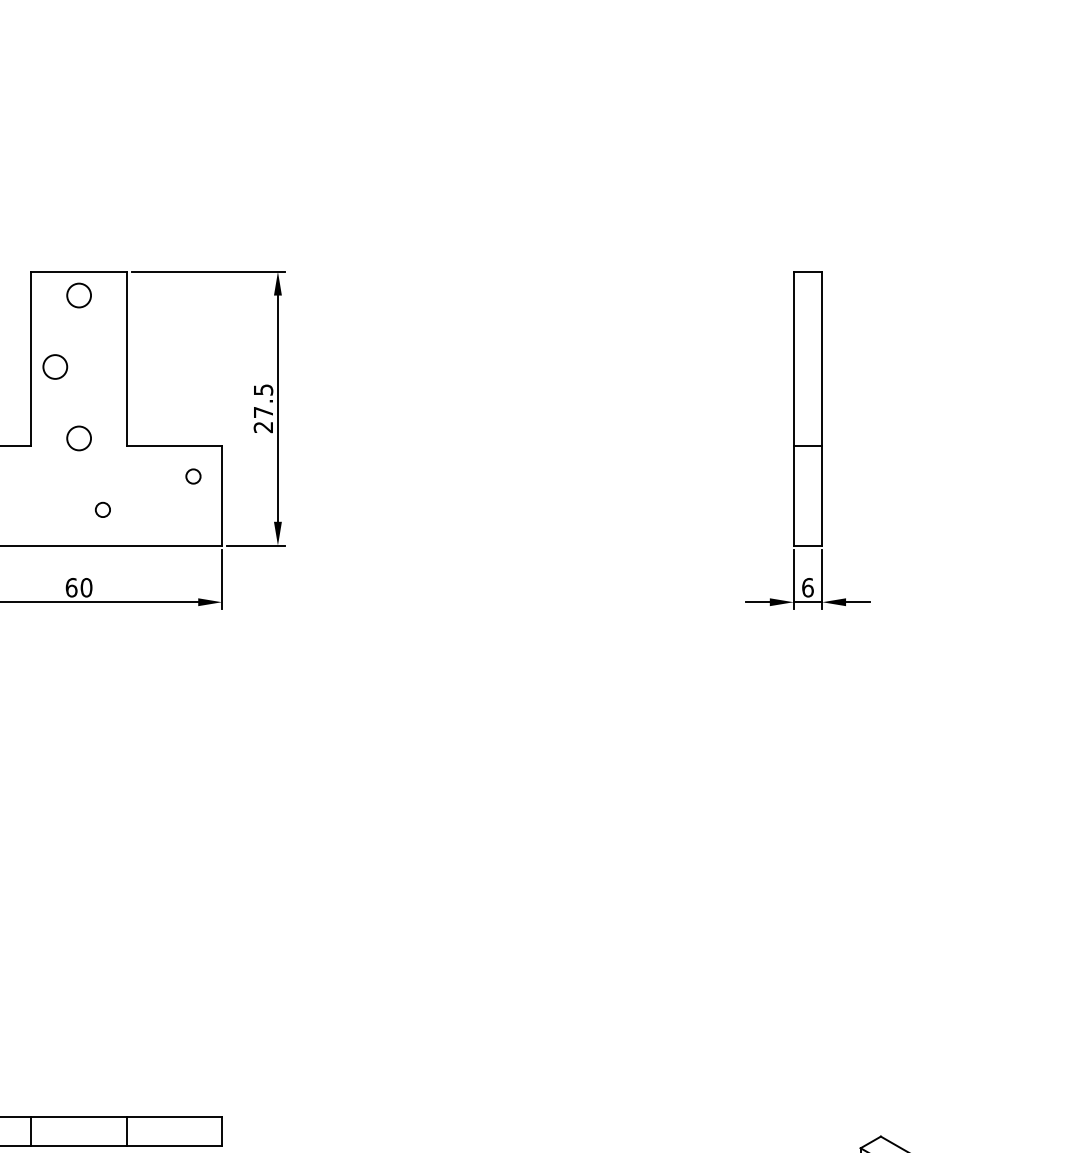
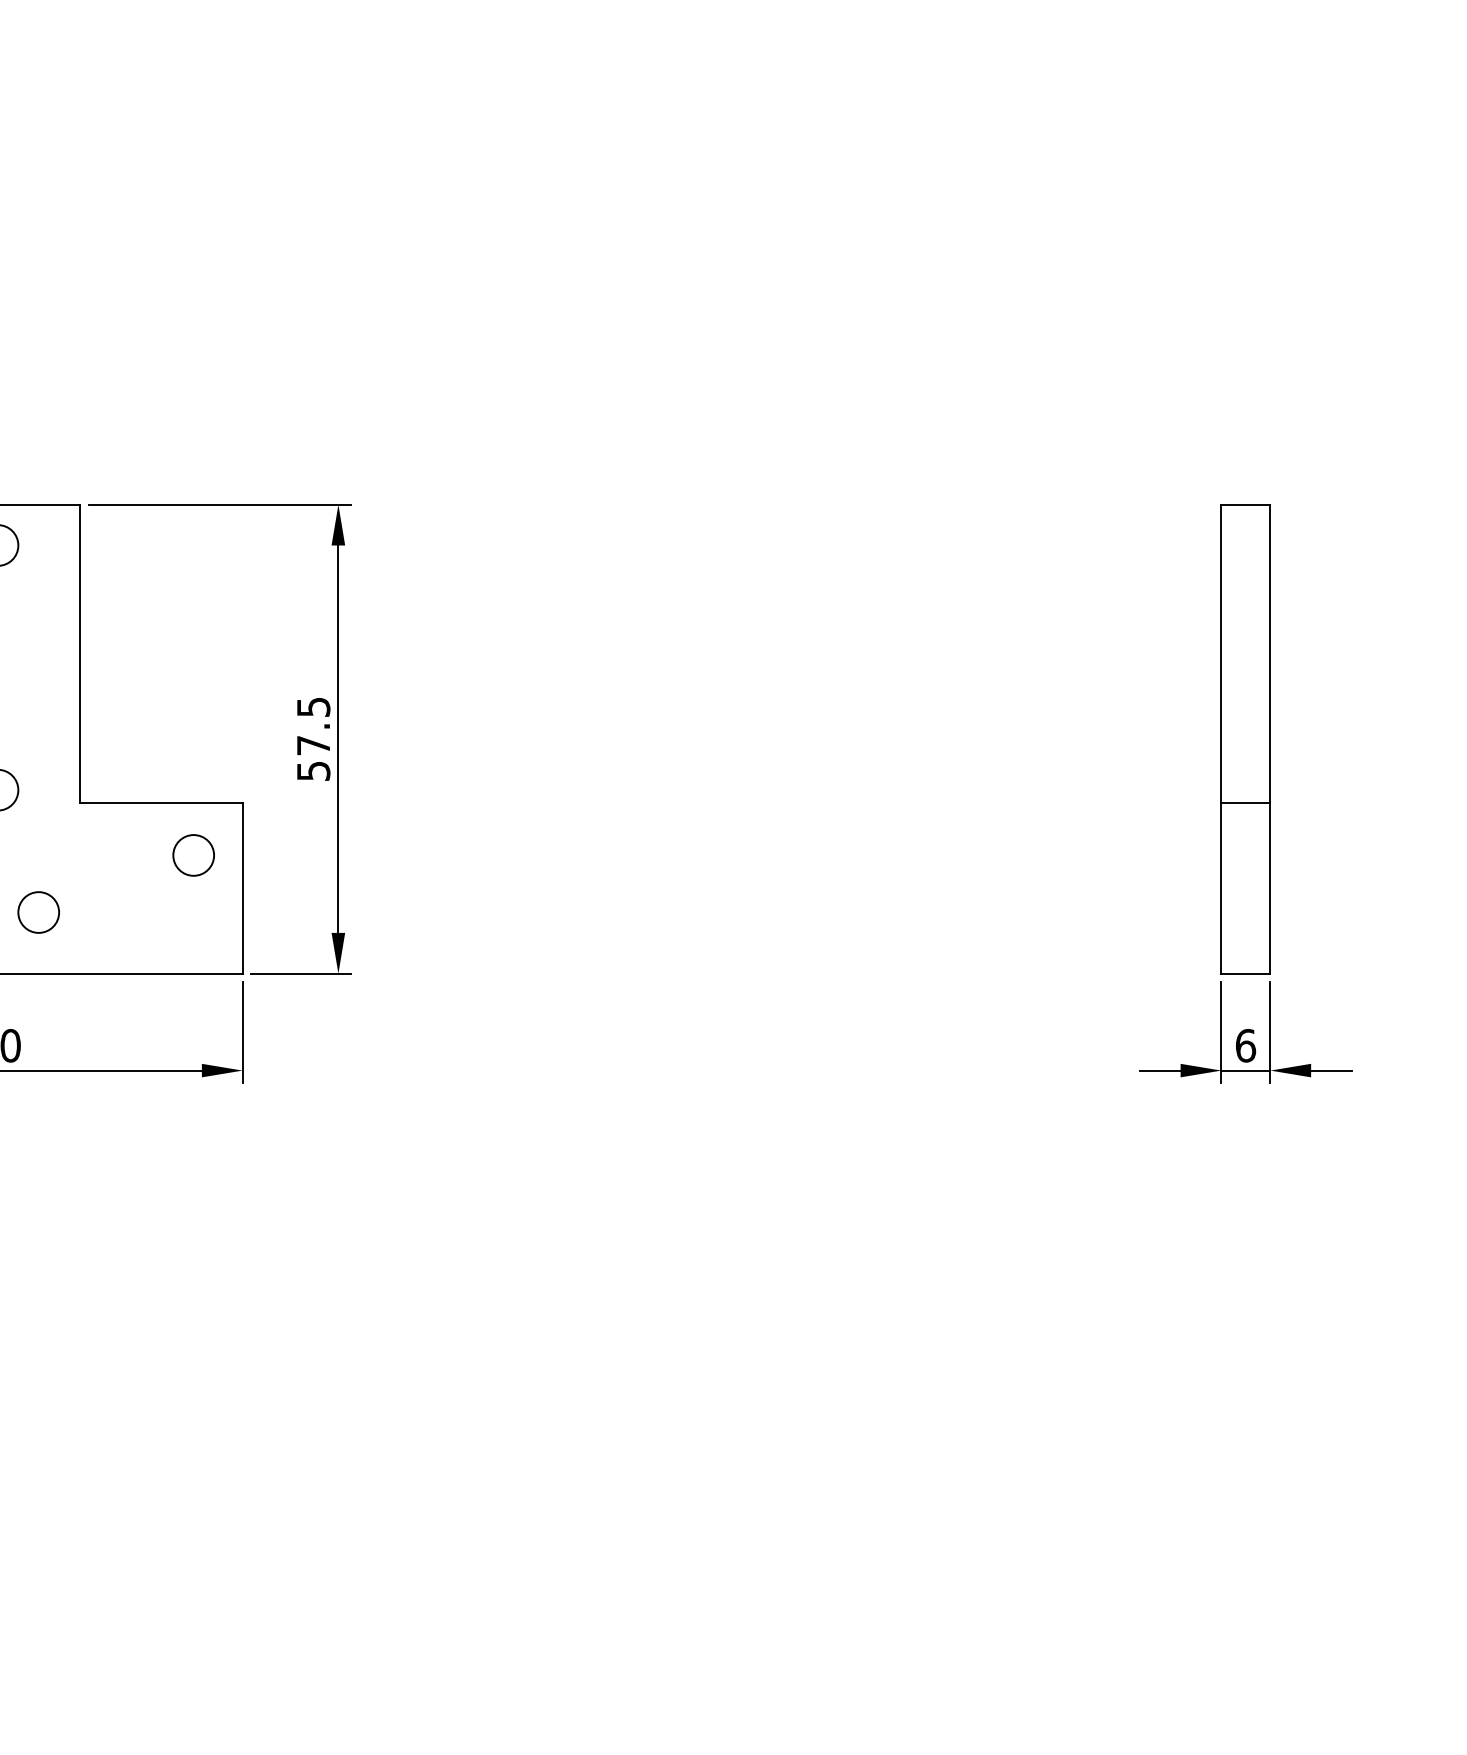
text: (263, 427) -> (313, 771), 27.5 -> 57.5
circle: (193, 476) -> (193, 855), size x1.67
circle: (102, 509) -> (37, 911), size x1.67

